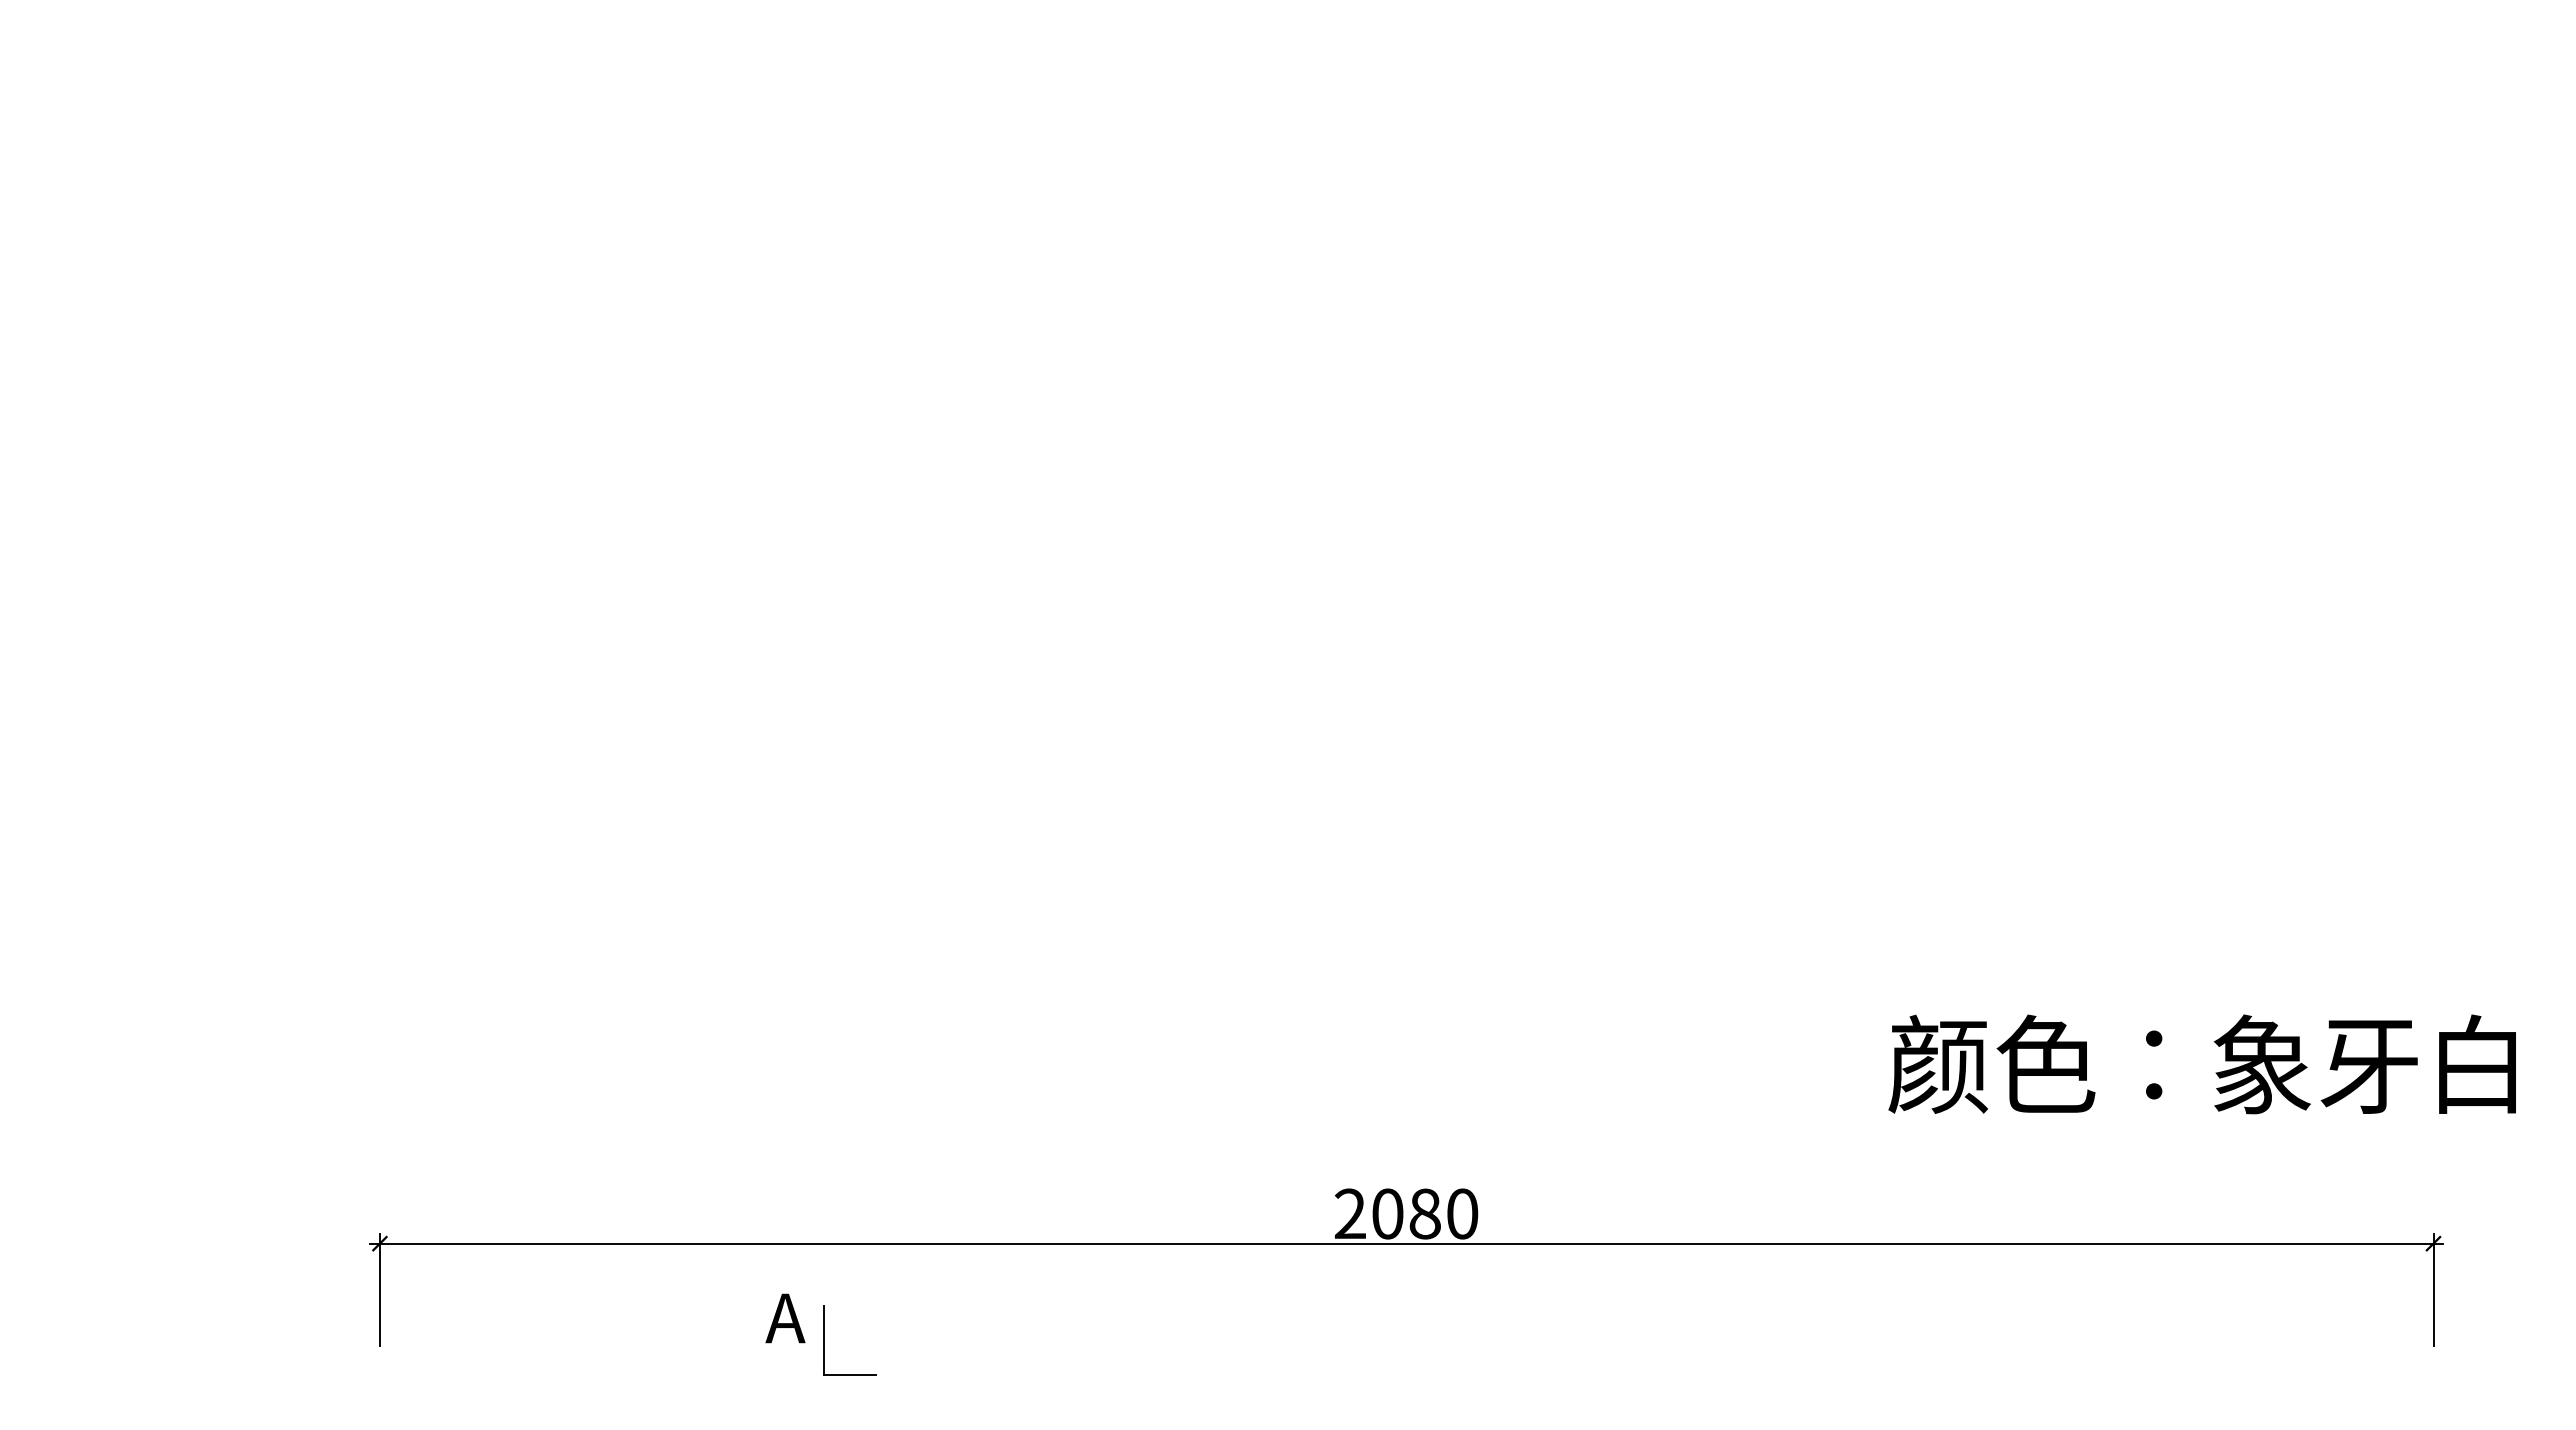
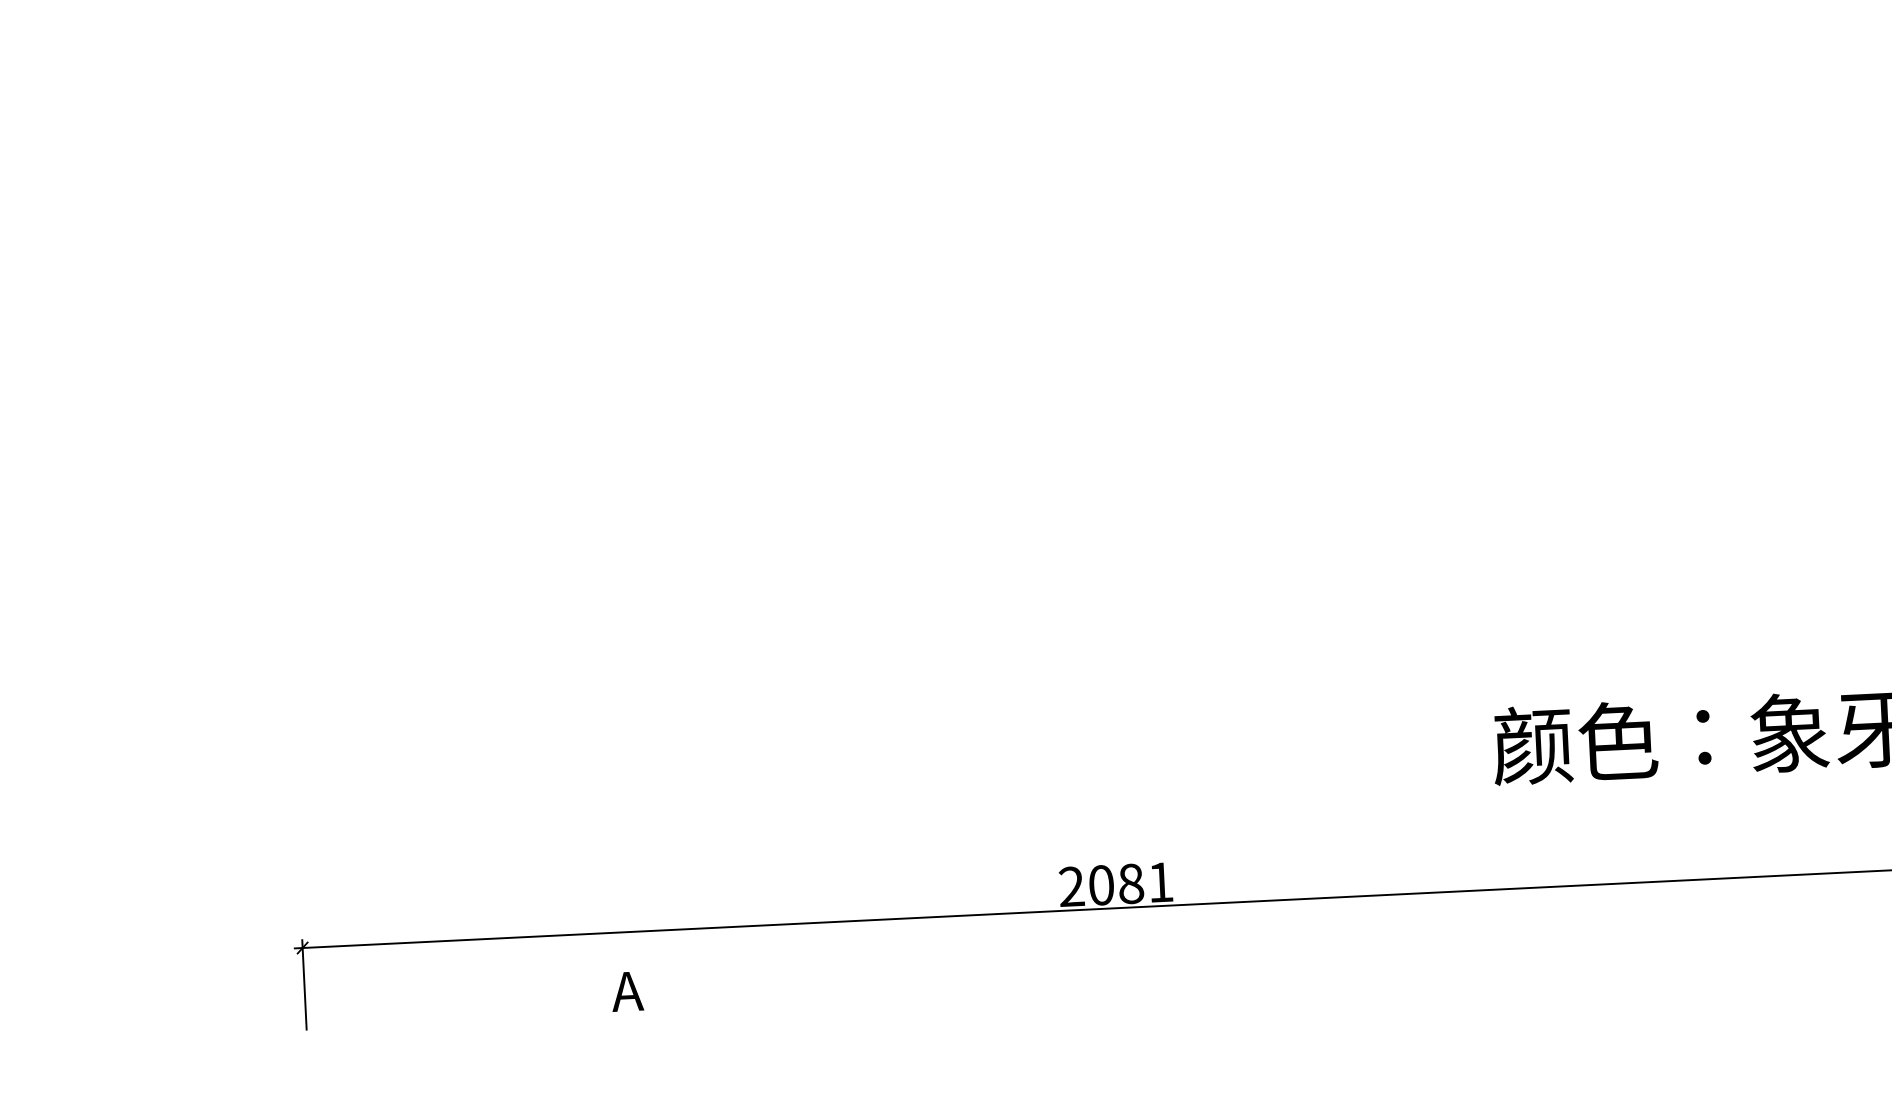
text: (1462, 1213) -> (1160, 882), 2080 -> 2081
part: (824, 1340) -> (659, 1007), removed

